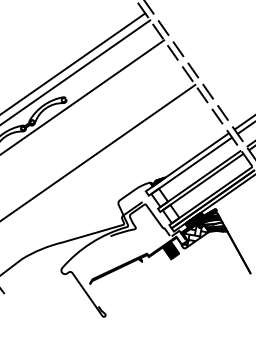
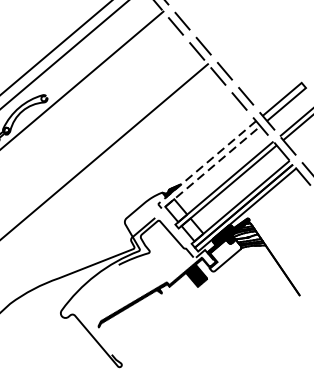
line: (147, 193) -> (160, 206), solid -> dashed
hatch: (195, 235) -> (225, 253), removed

